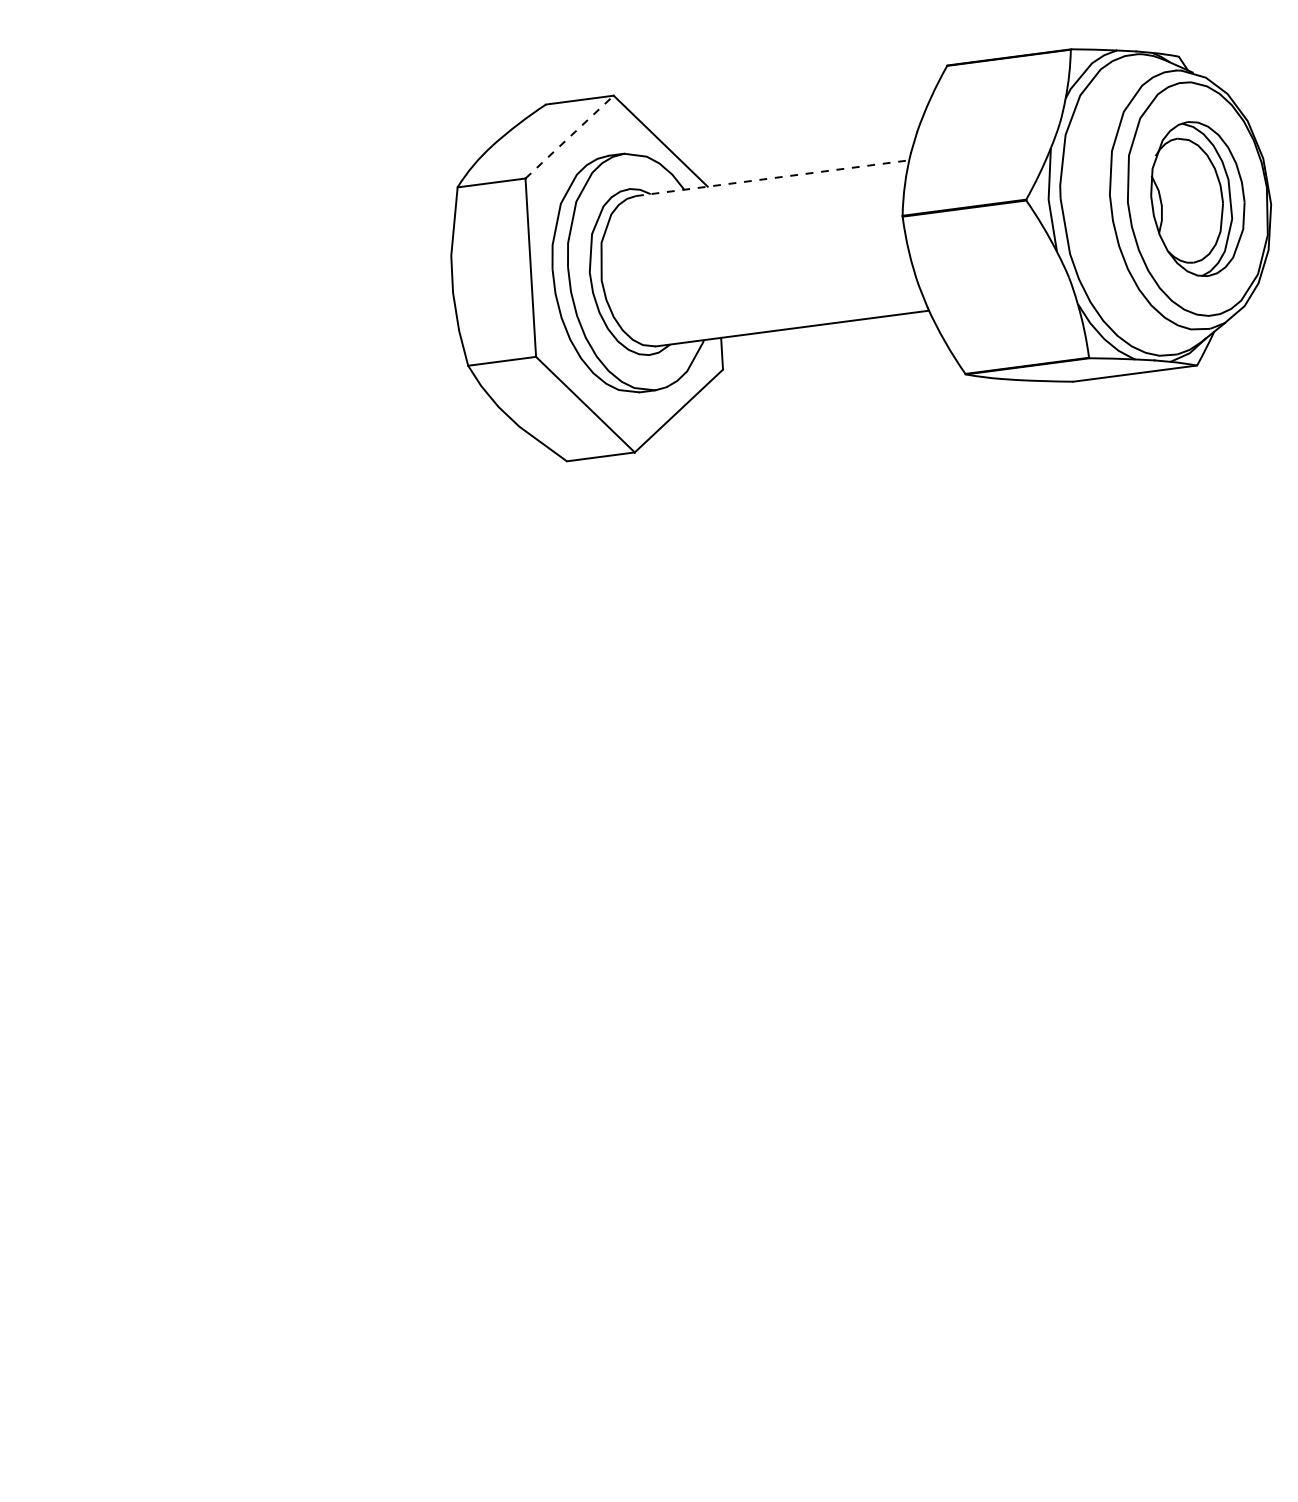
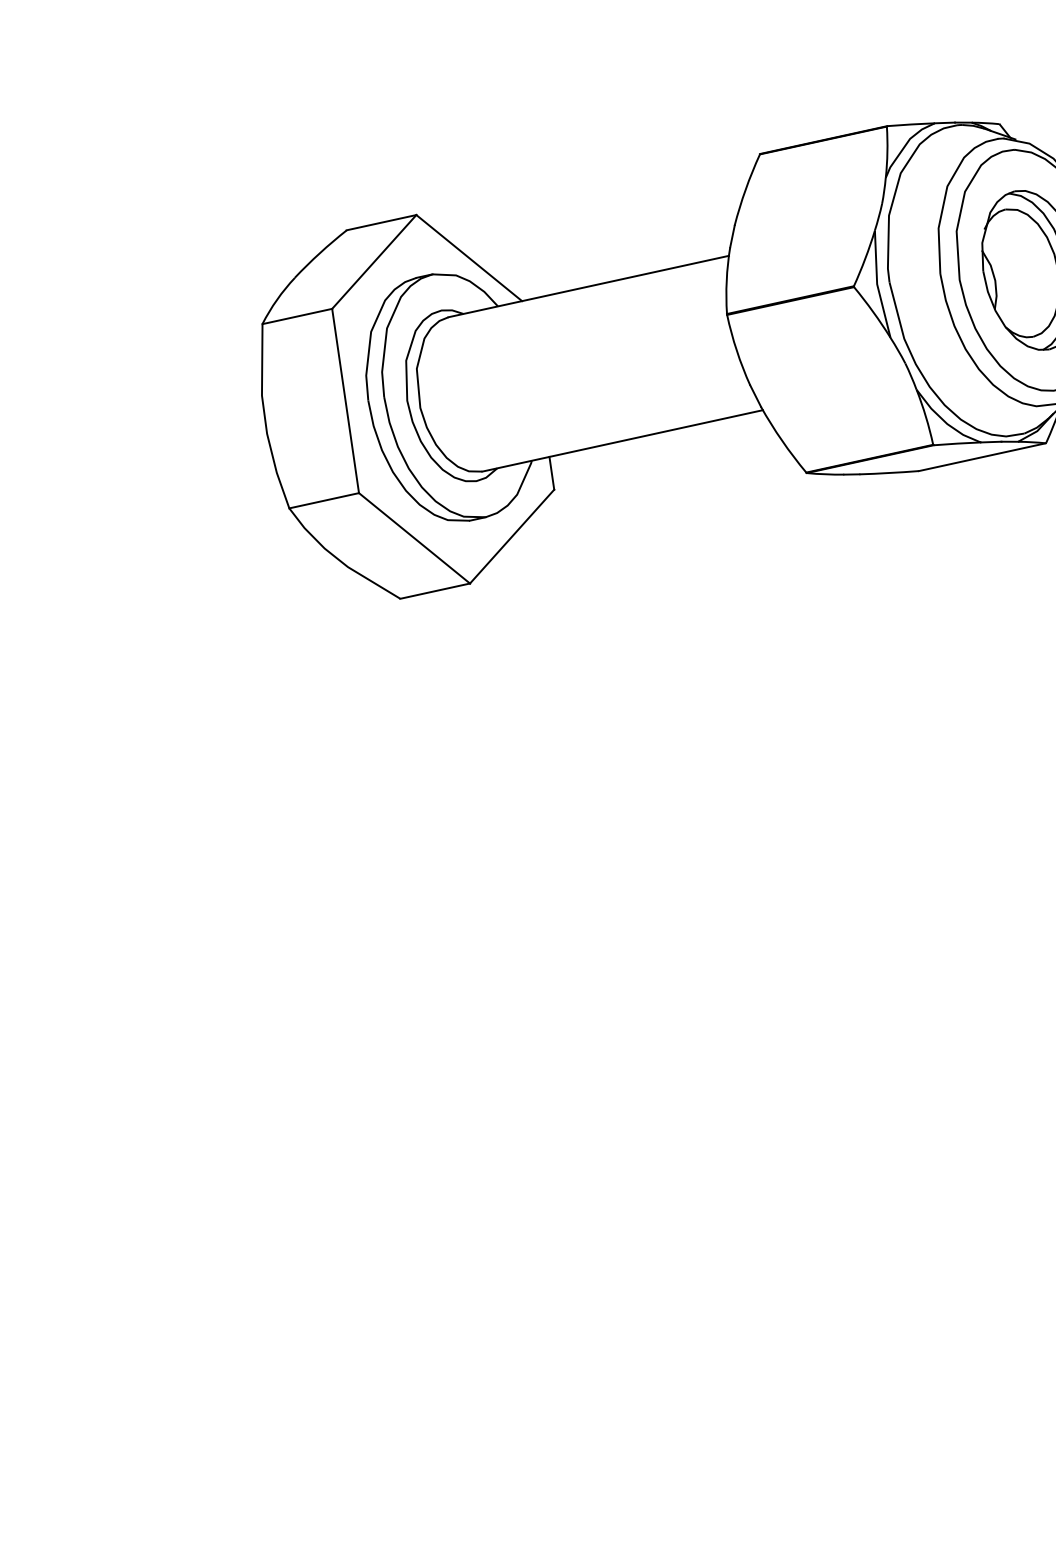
line: (569, 136) -> (374, 261), dashed -> solid
line: (772, 178) -> (588, 286), dashed -> solid

